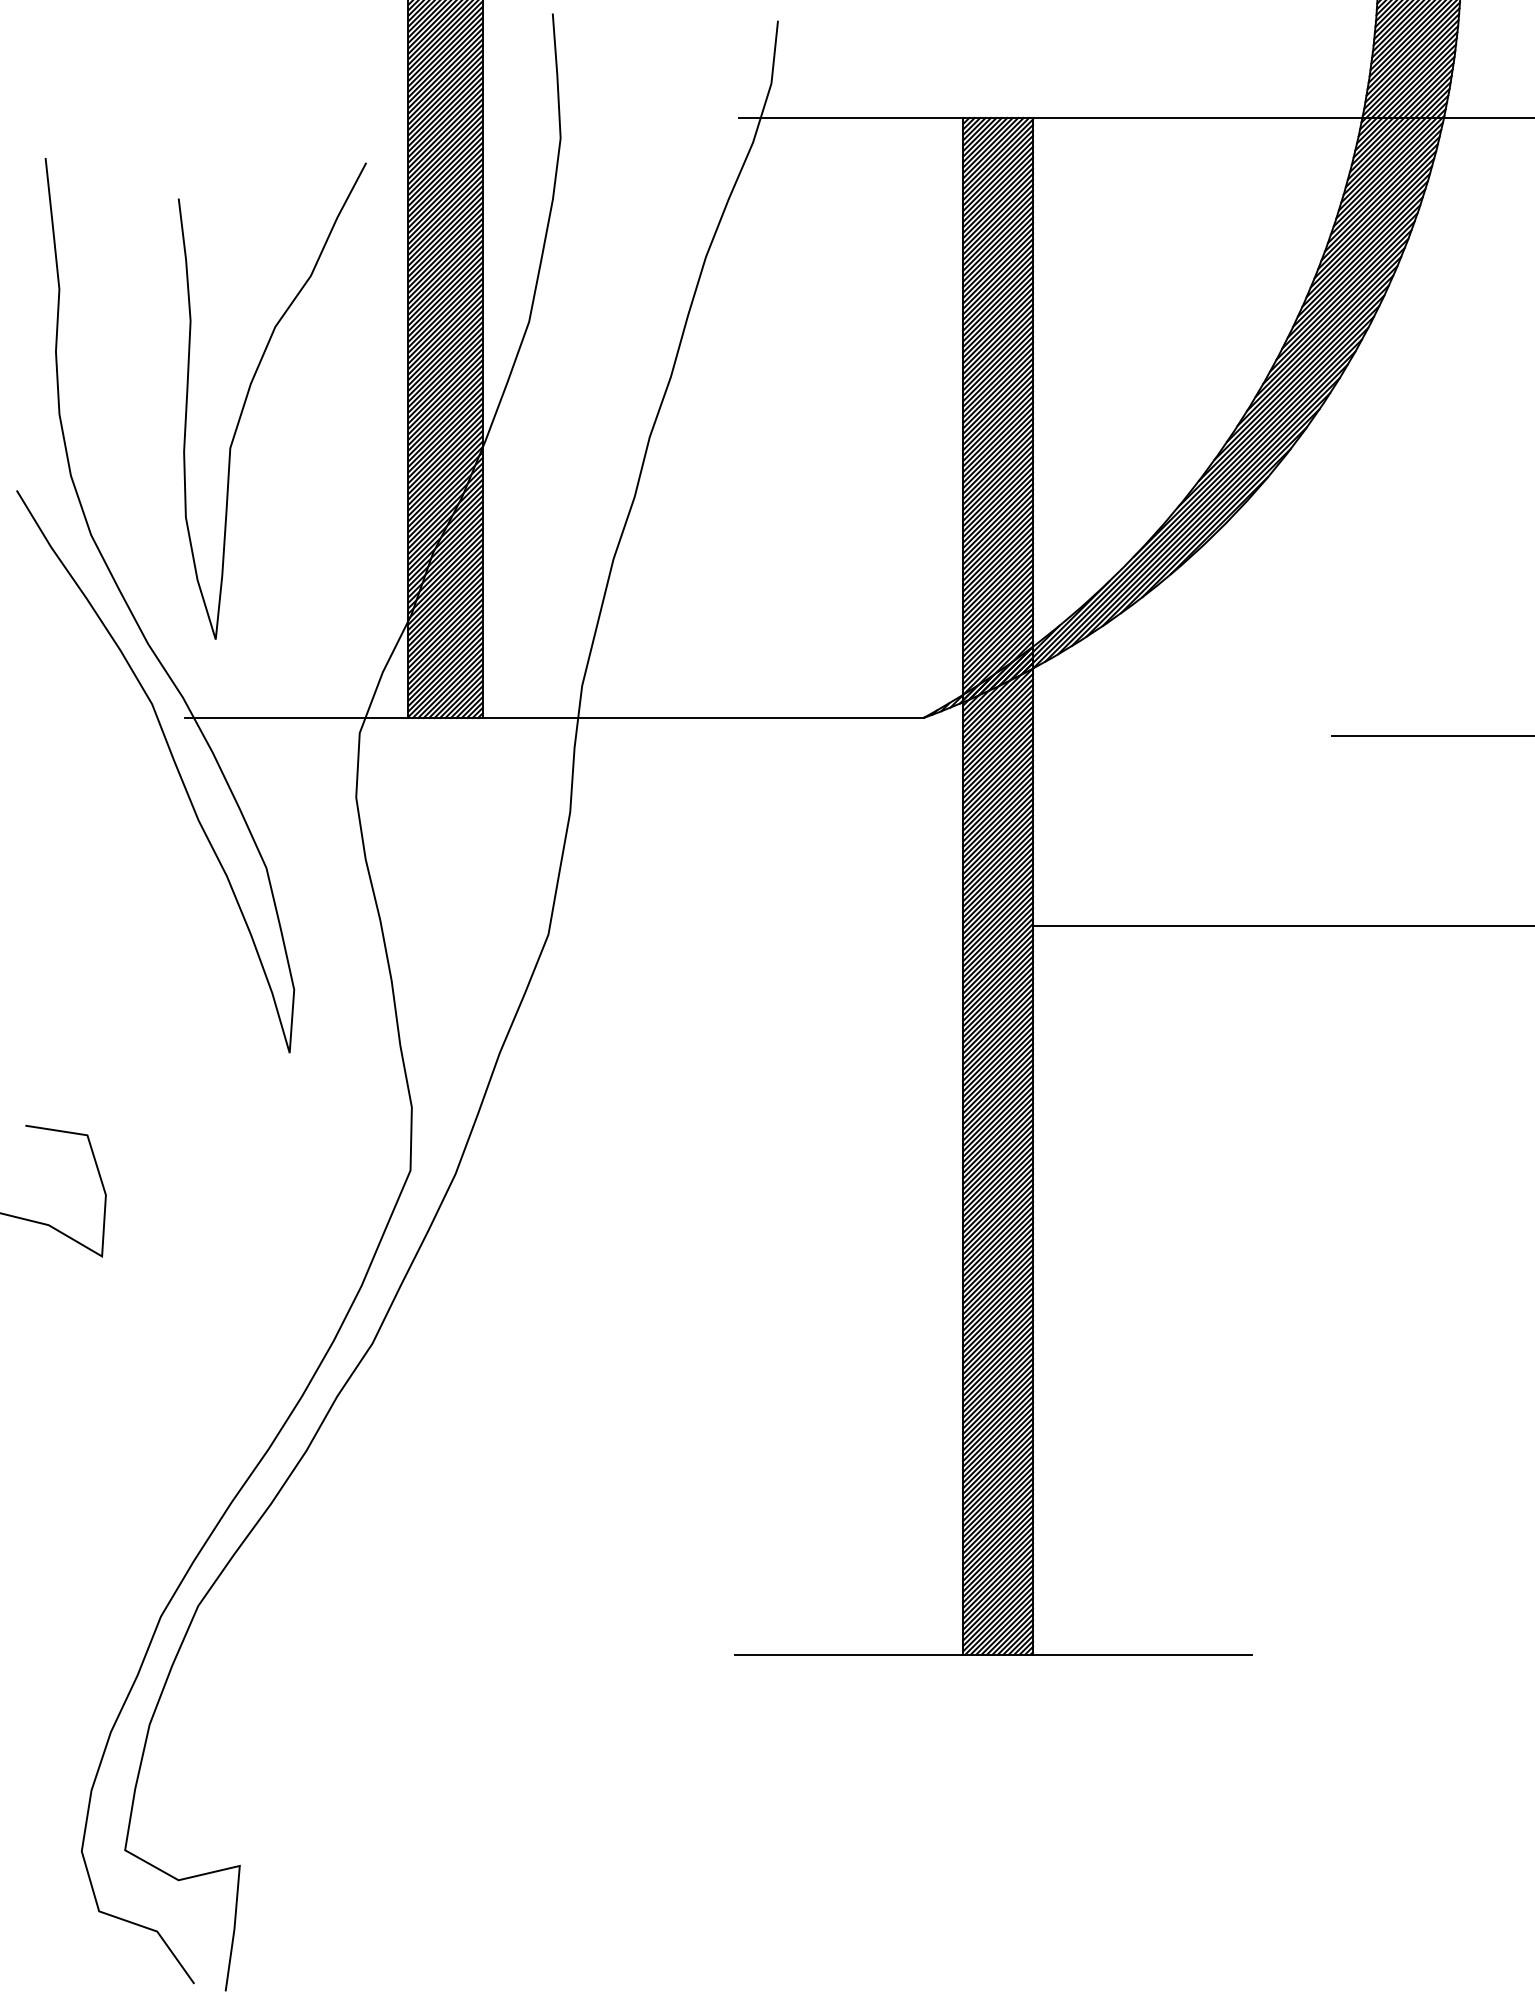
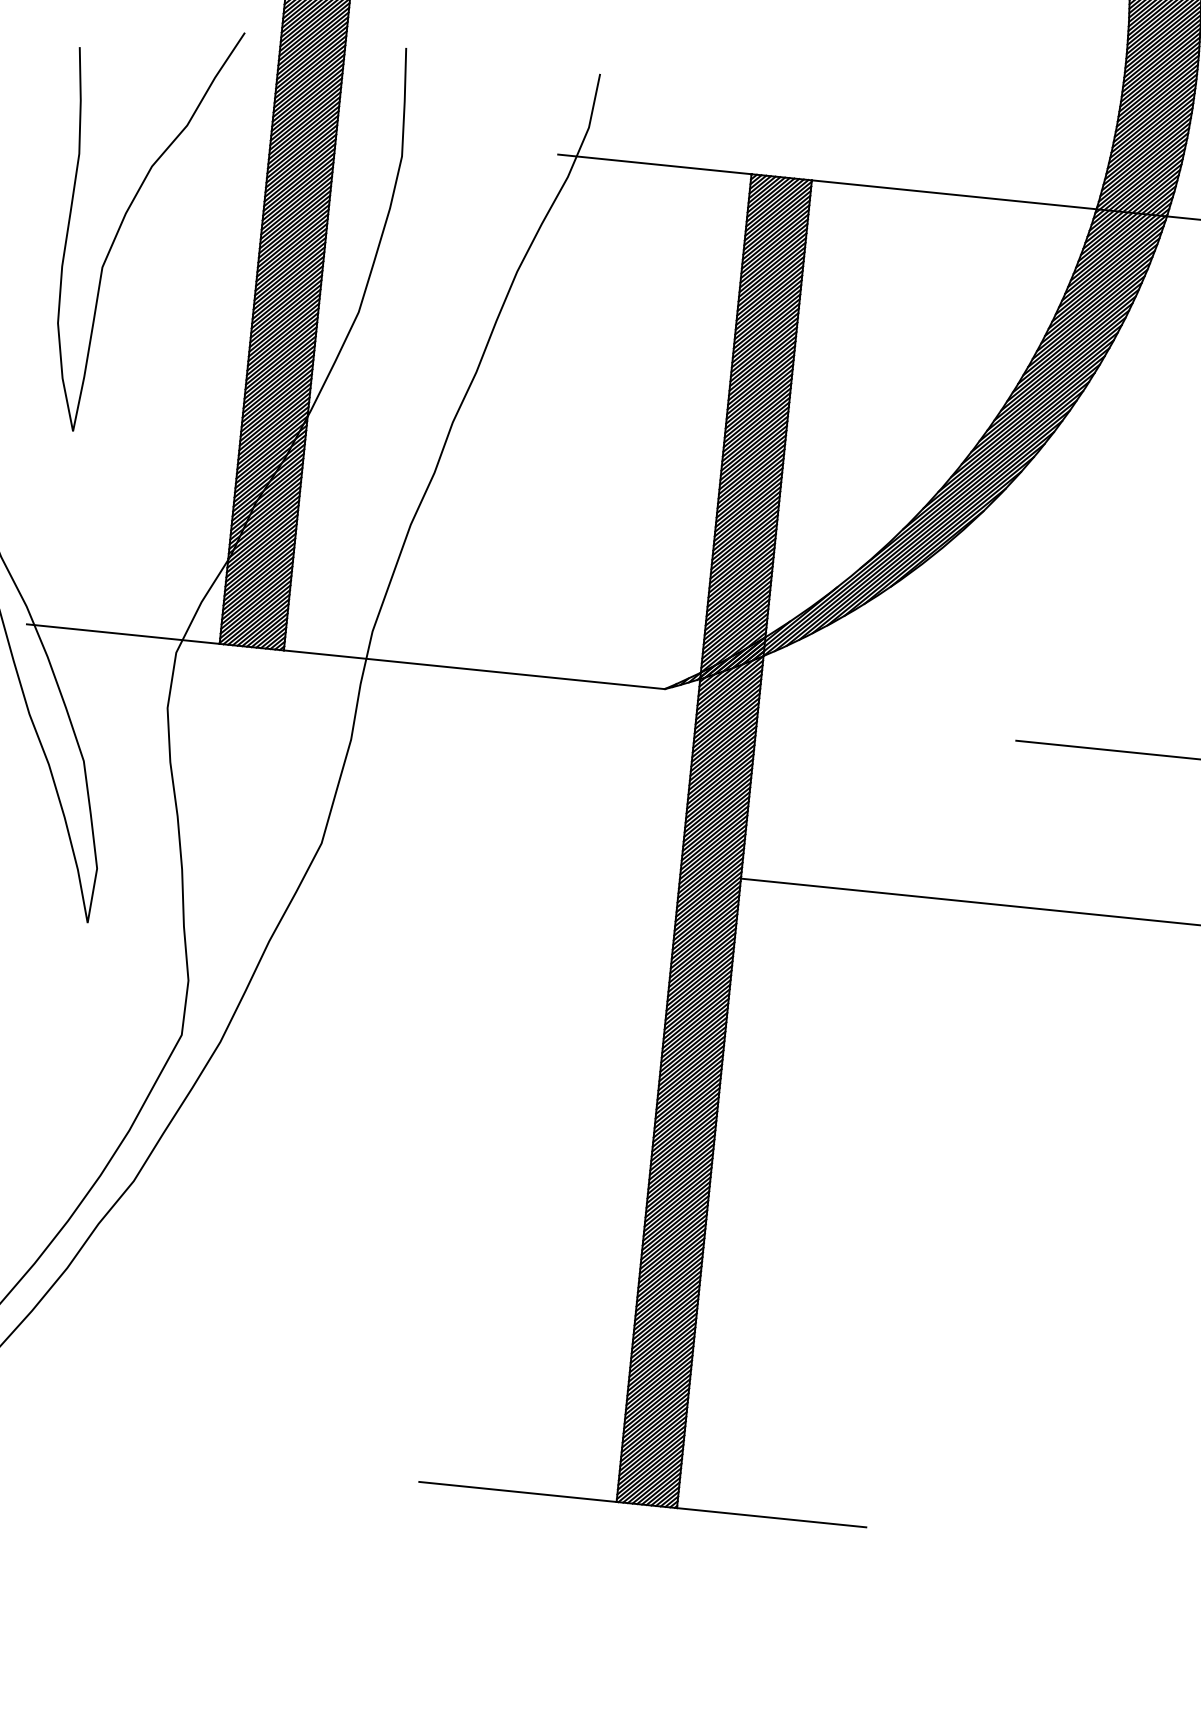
curve: (249, 392) -> (123, 220), moved

